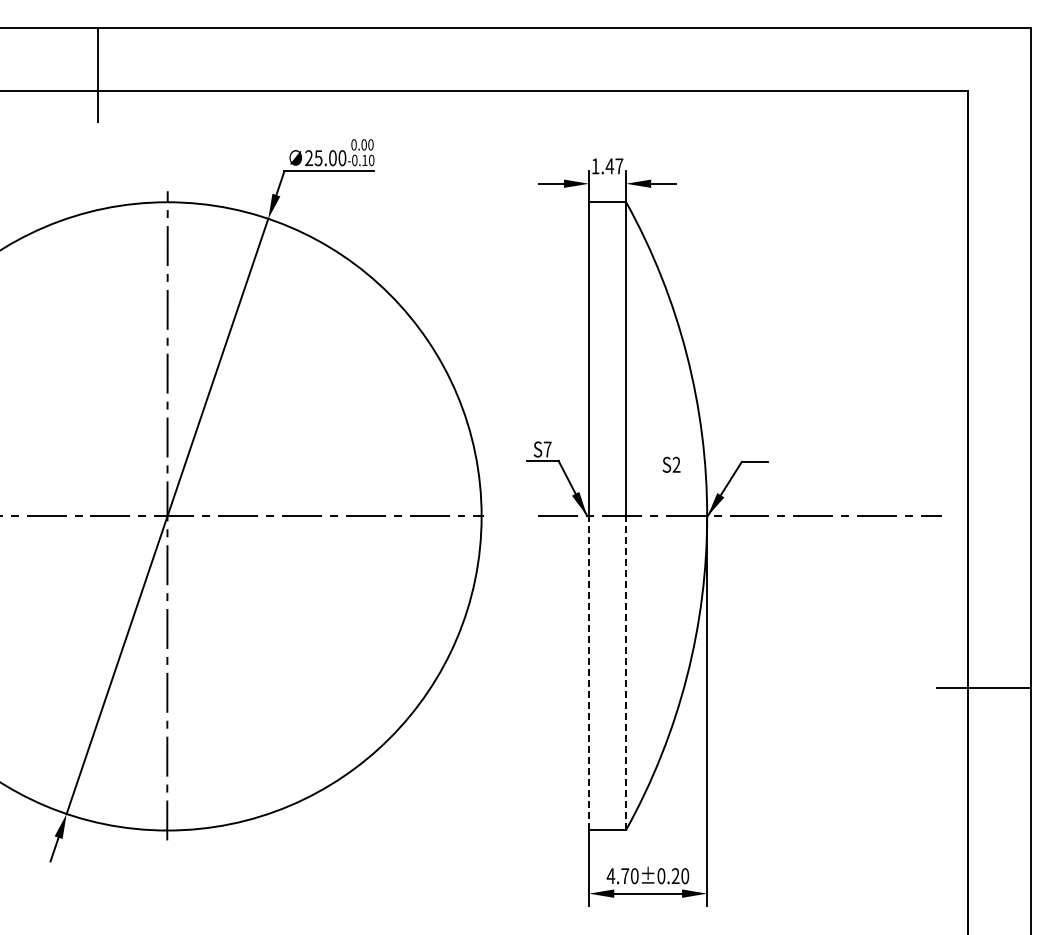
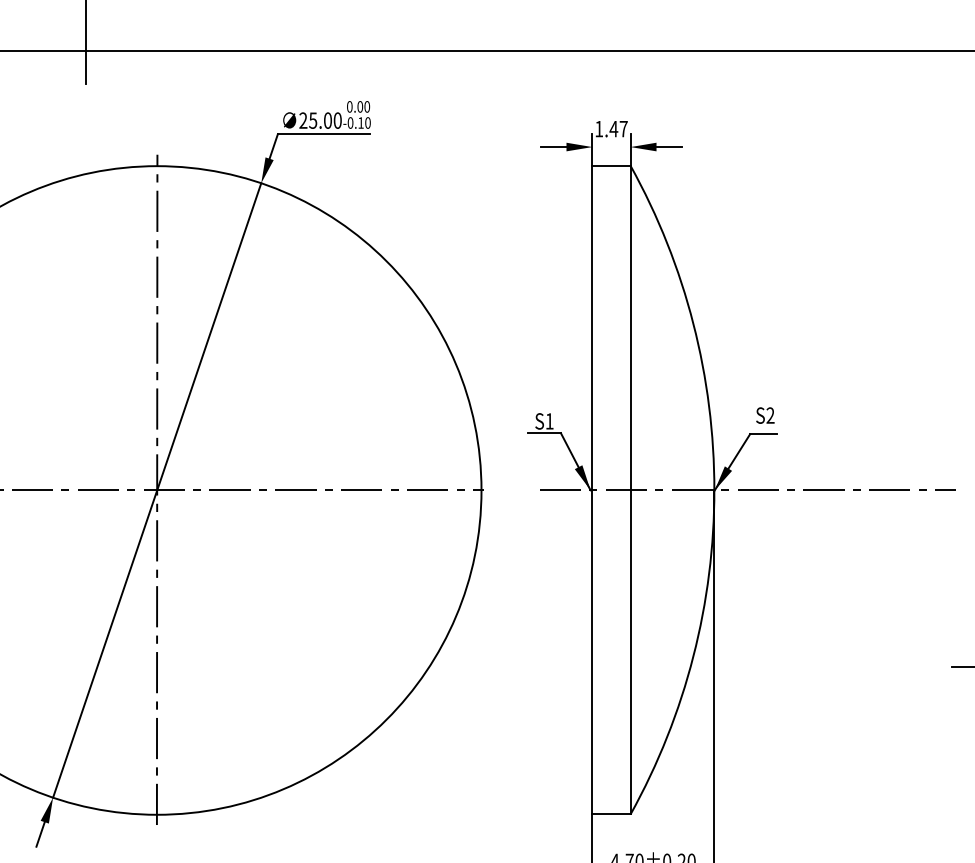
text: (547, 449) -> (549, 421), S7 -> S1
text: (671, 464) -> (765, 415), moved
line: (589, 672) -> (592, 651), dashed -> solid
line: (626, 672) -> (631, 651), dashed -> solid

